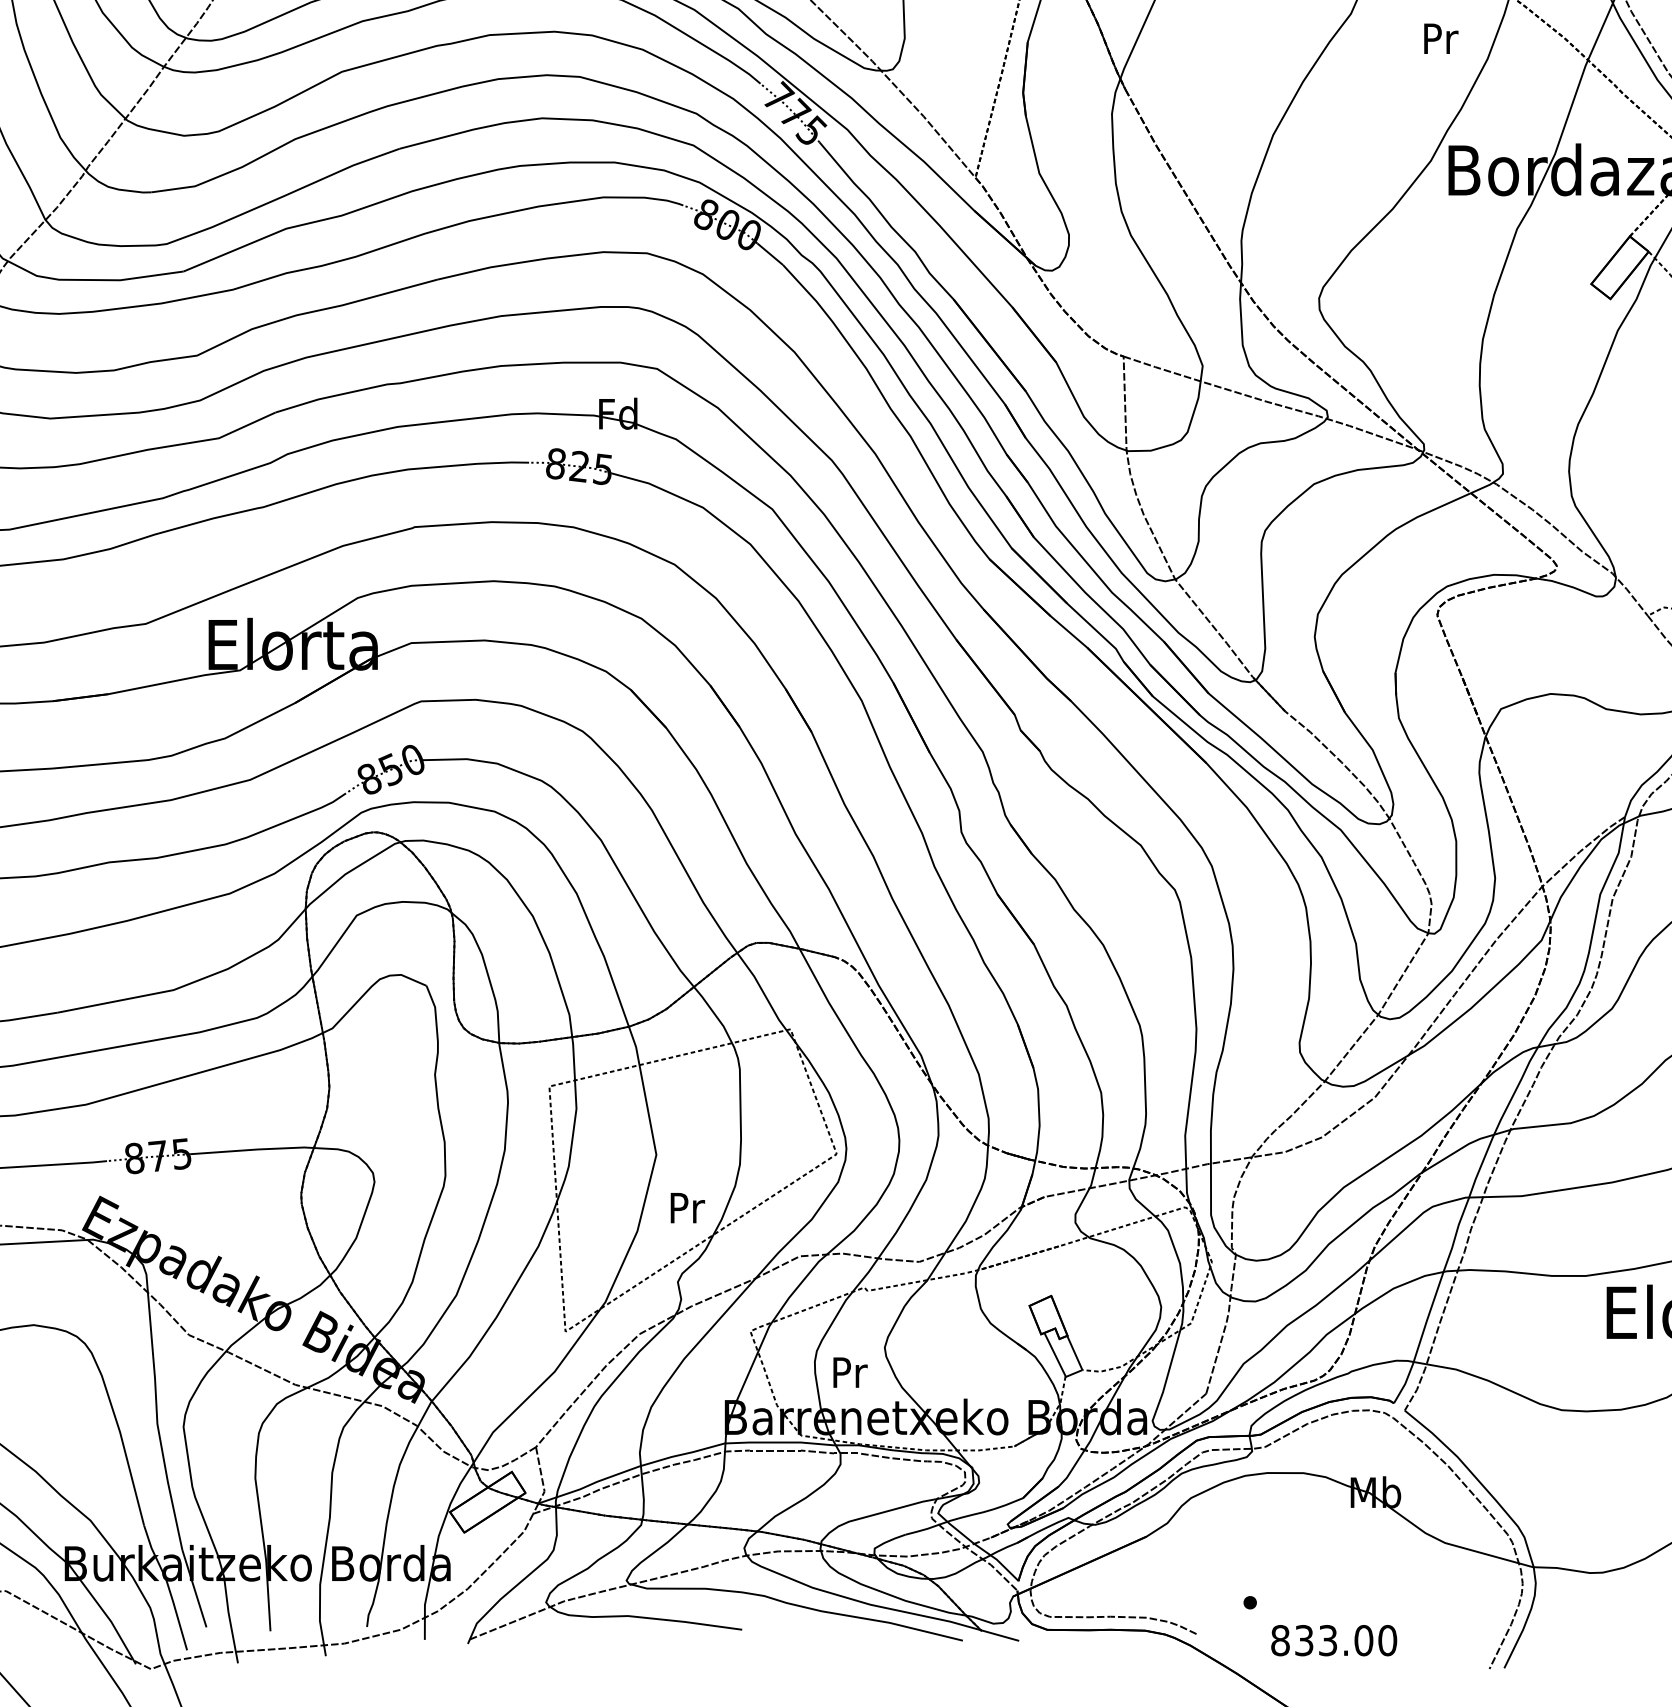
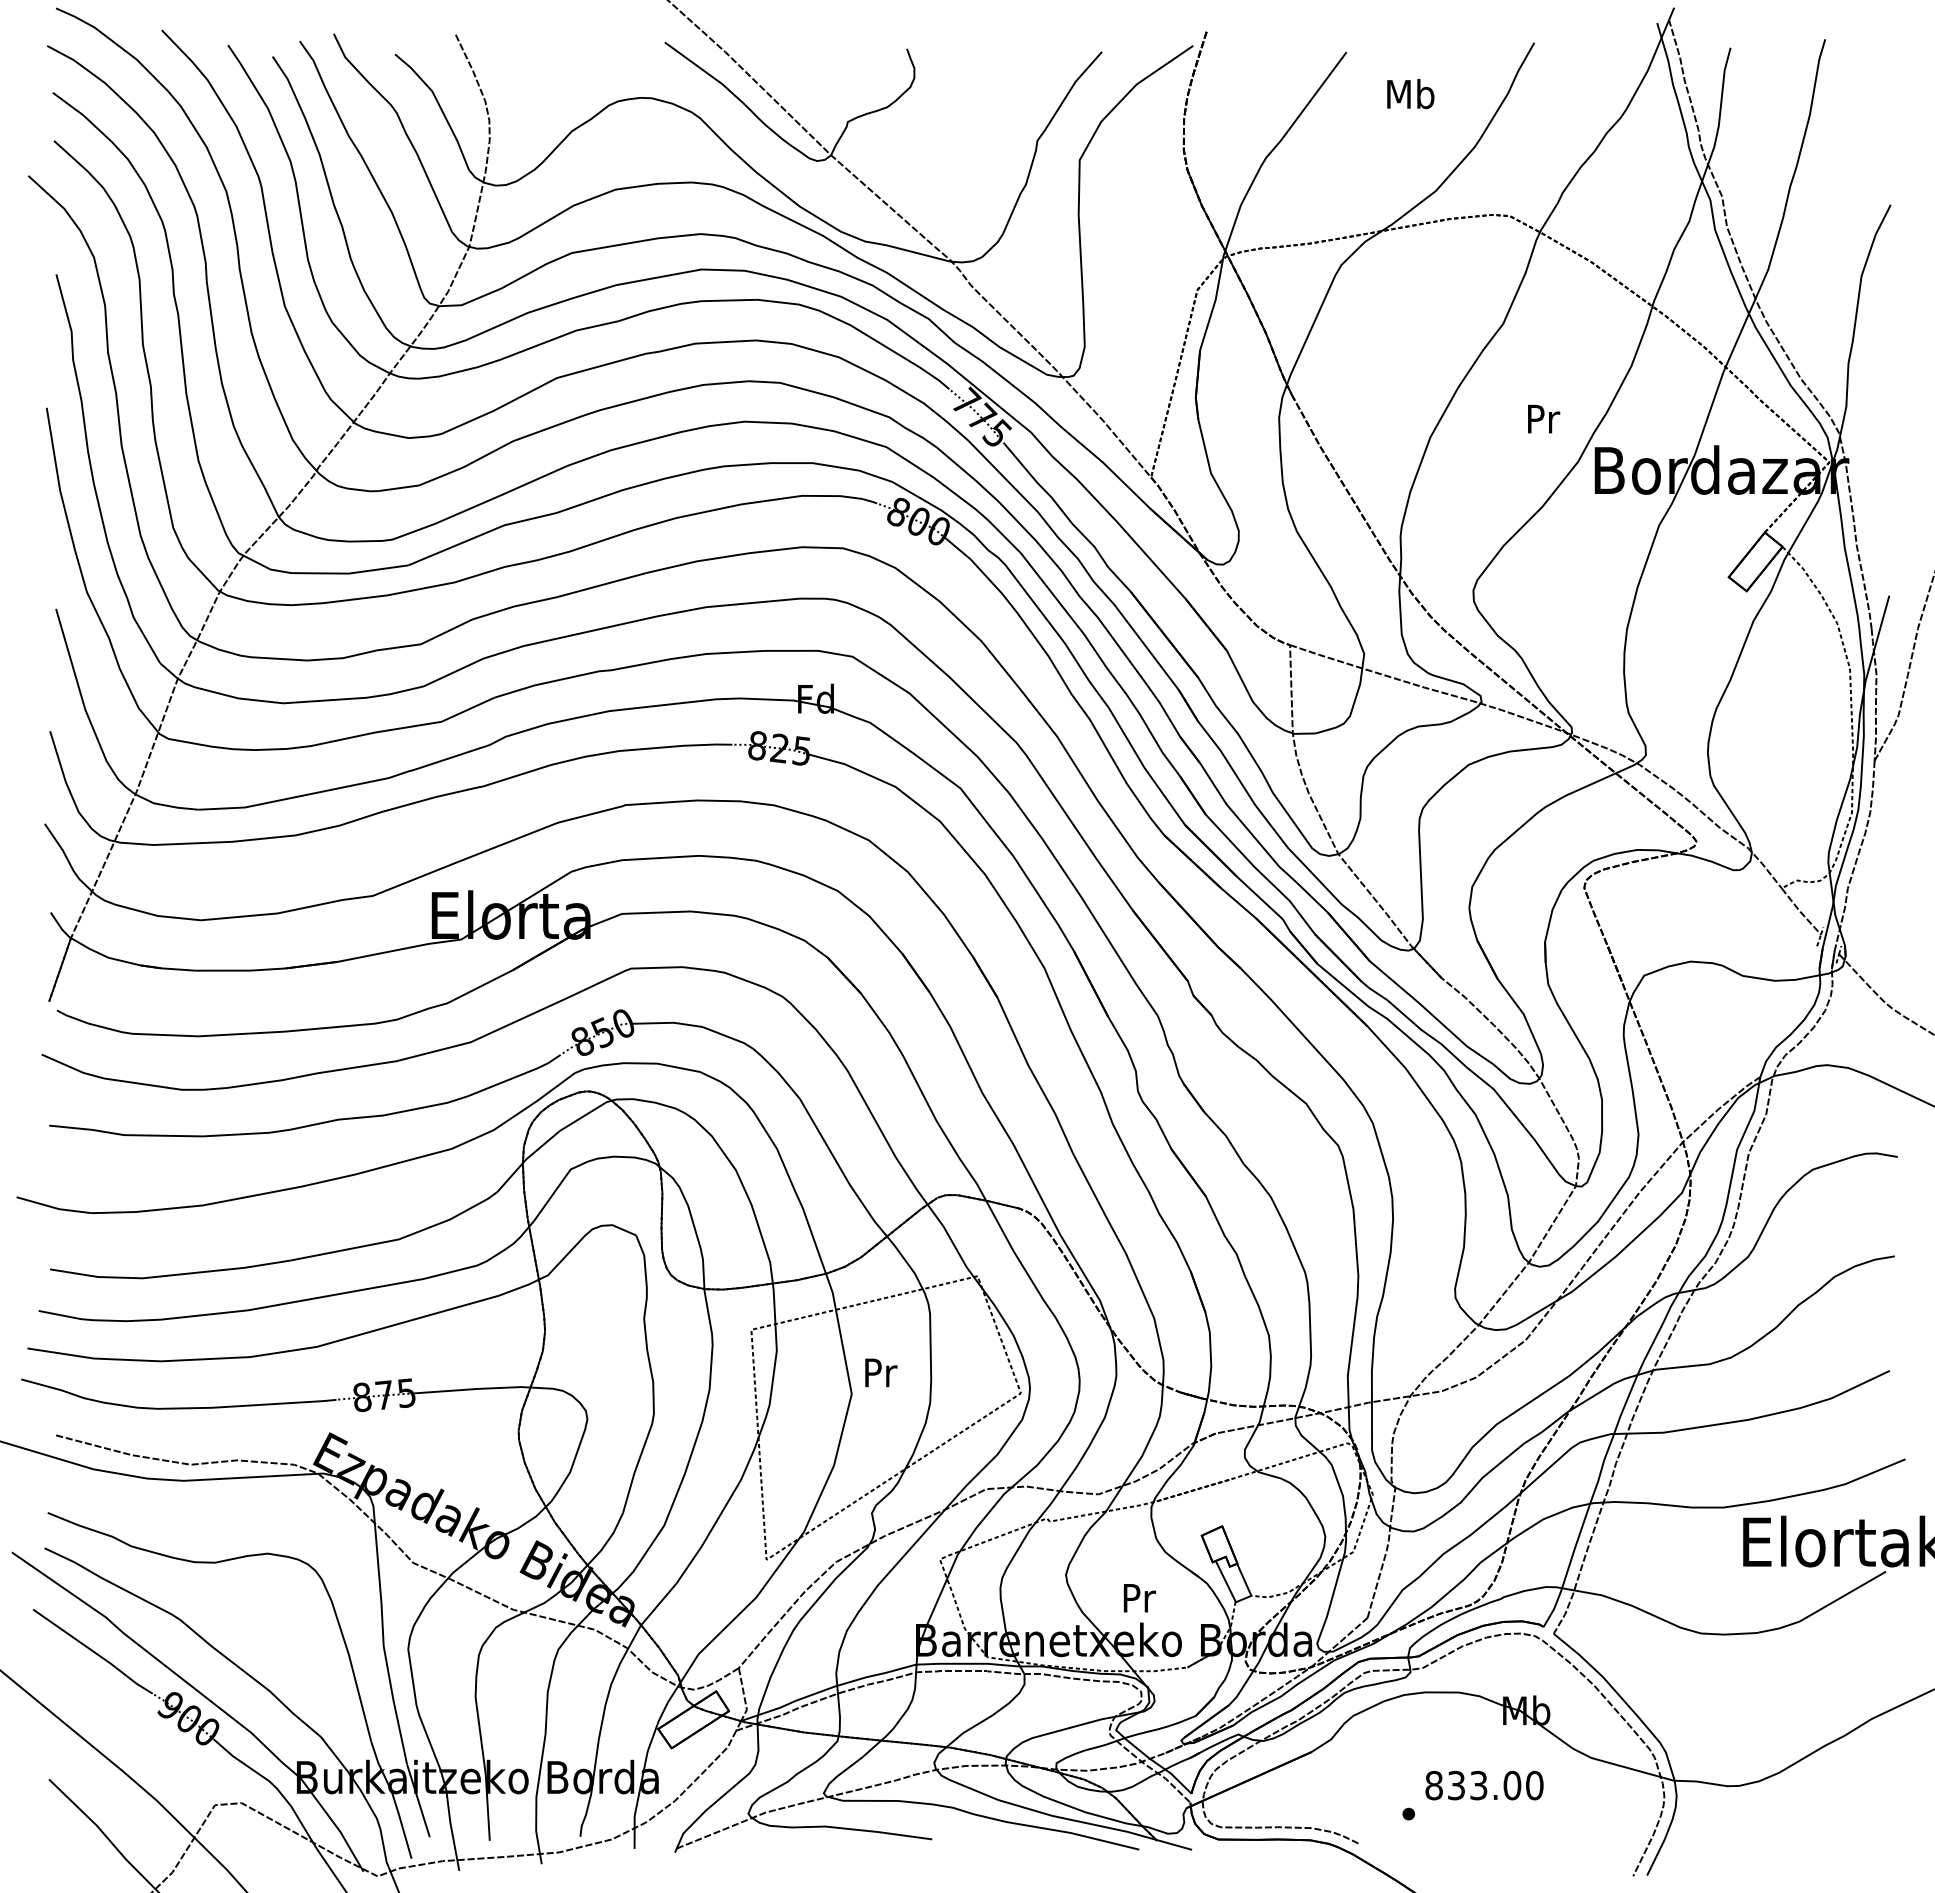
text: (1441, 38) -> (1544, 418), moved
text: (688, 1207) -> (881, 1372), moved
text: (850, 1372) -> (1139, 1598), moved
text: (1334, 1640) -> (1484, 1785), moved

